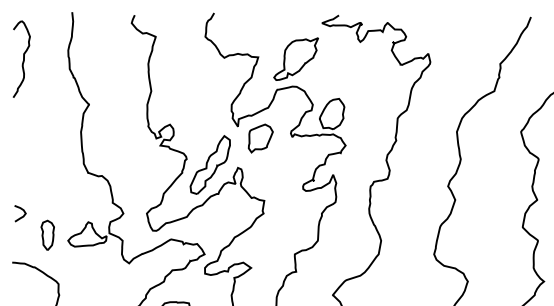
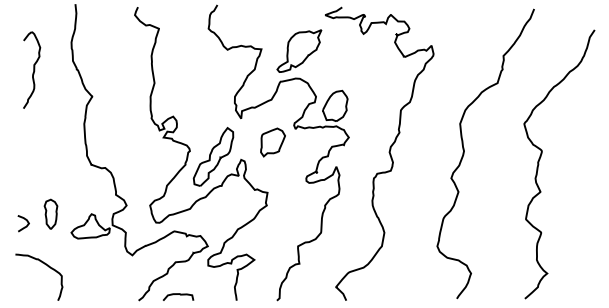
curve: (23, 58) -> (33, 69), moved
part: (260, 138) -> (272, 142), moved
curve: (21, 216) -> (24, 226), moved
part: (47, 234) -> (50, 213), moved

